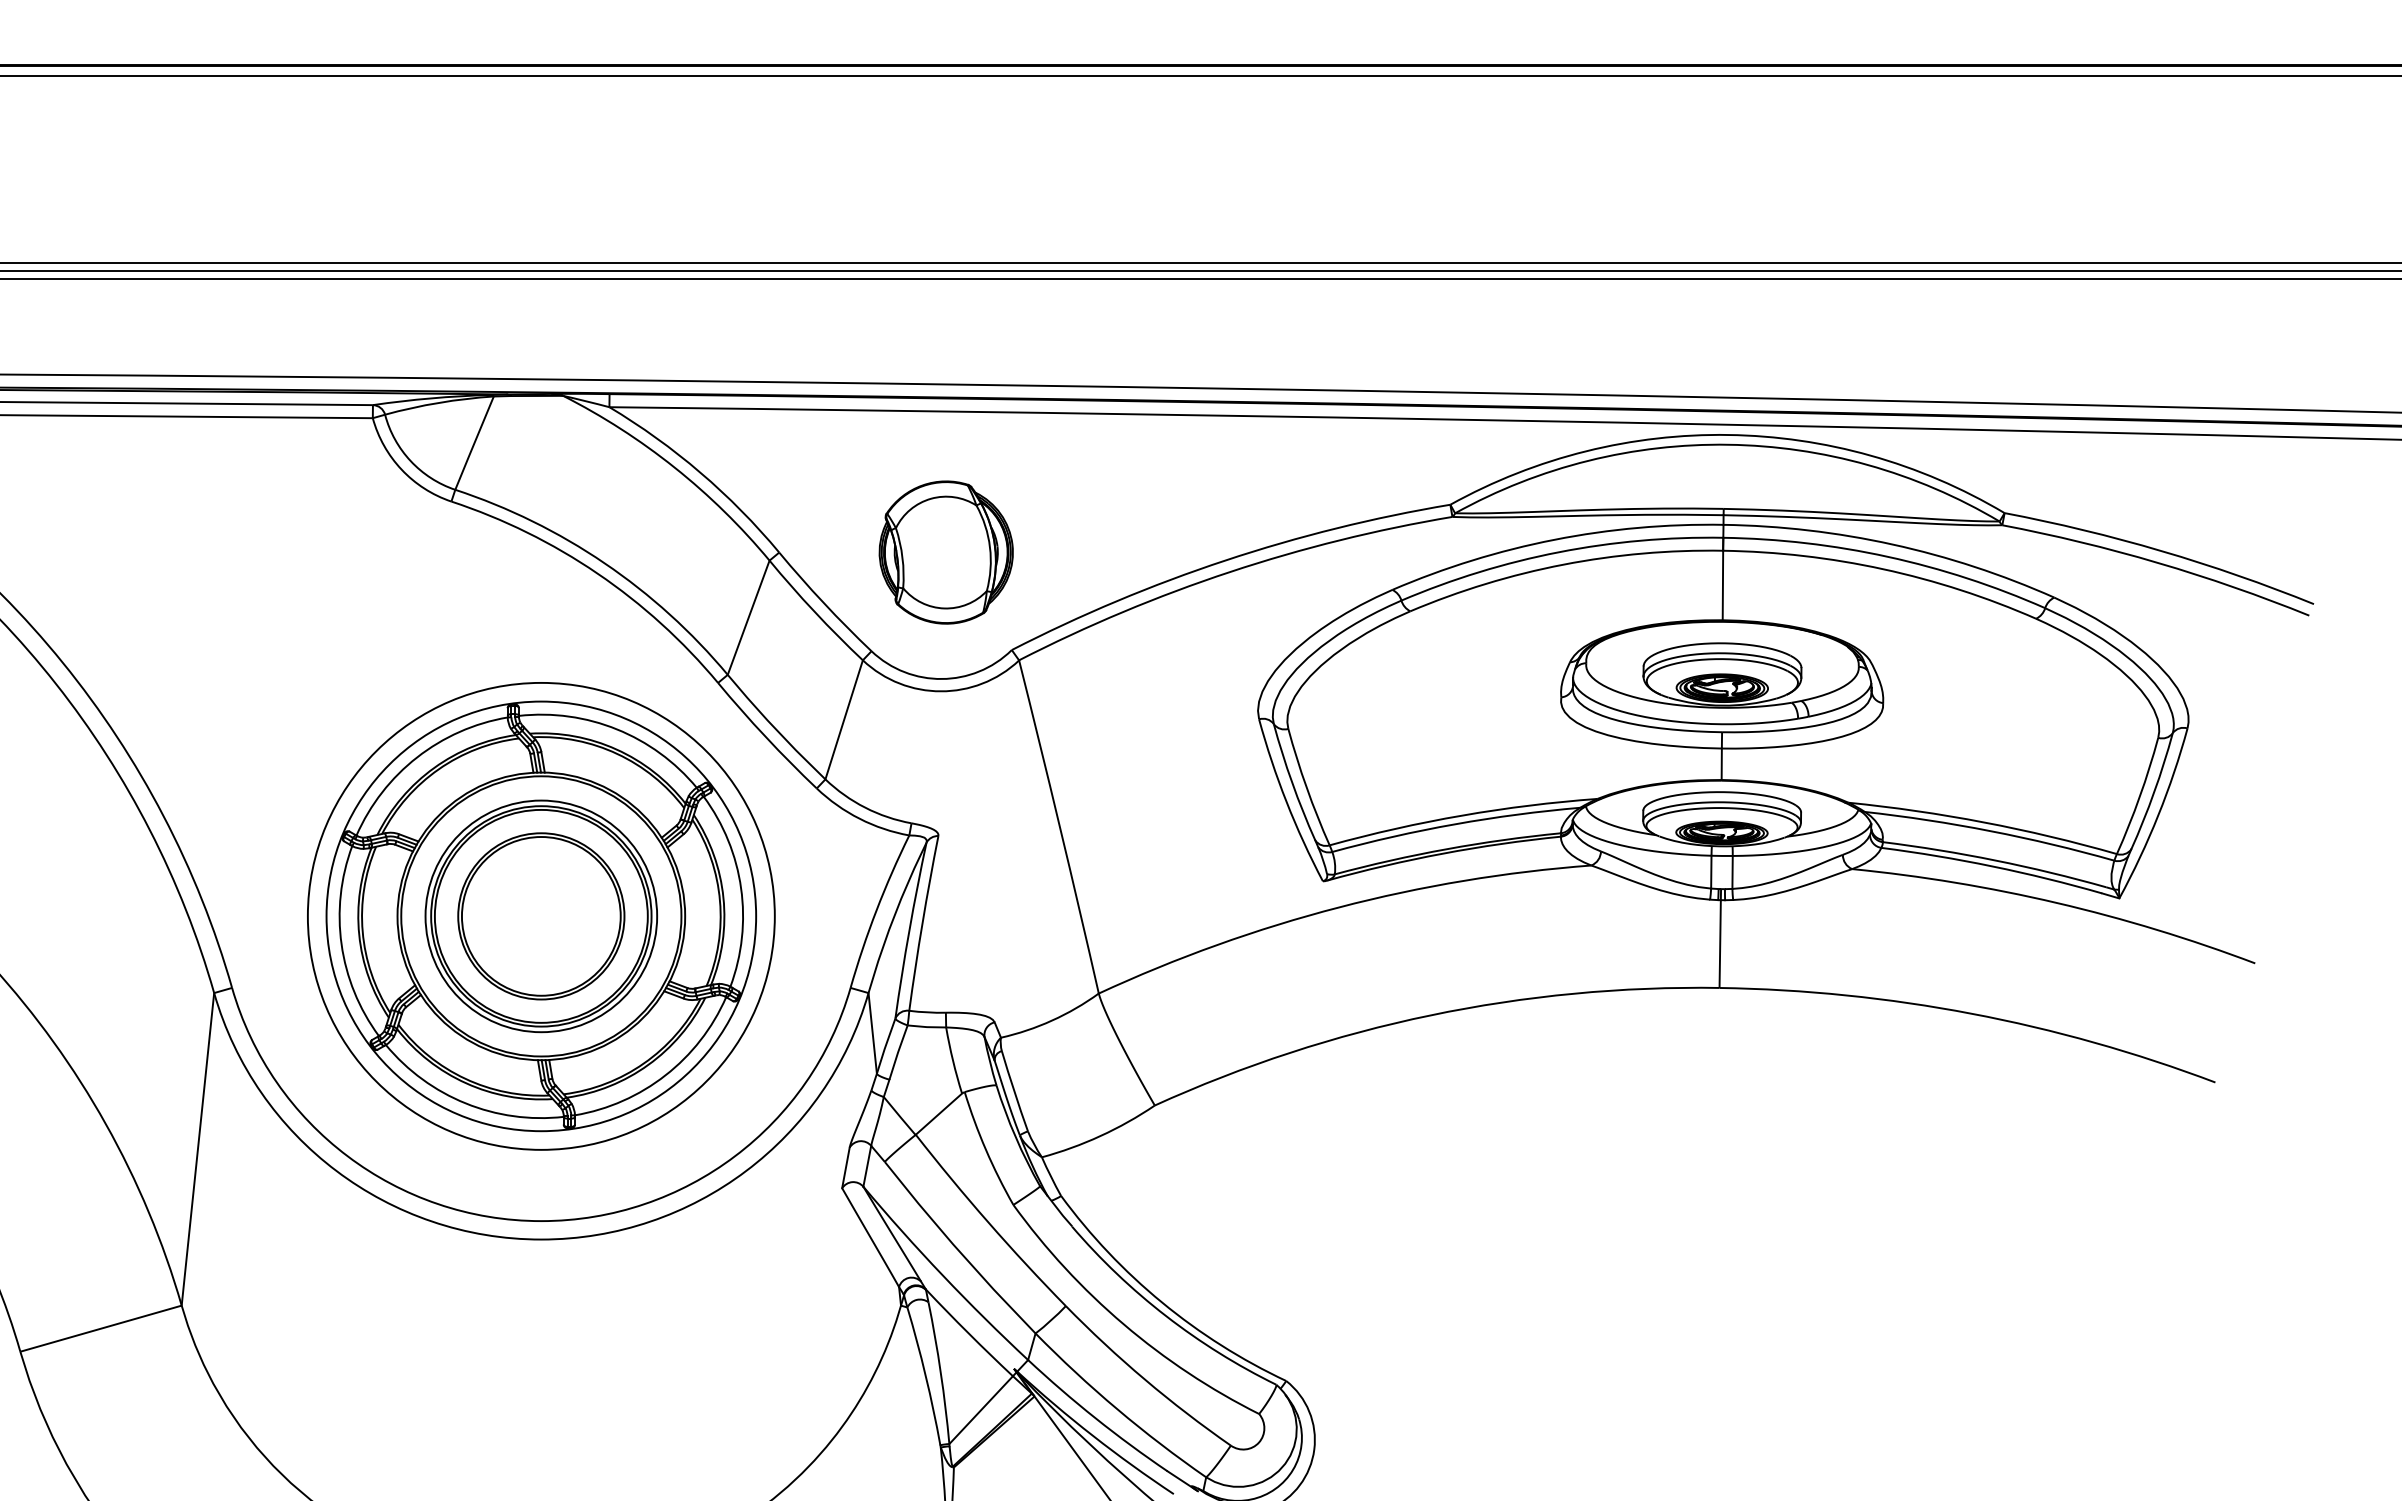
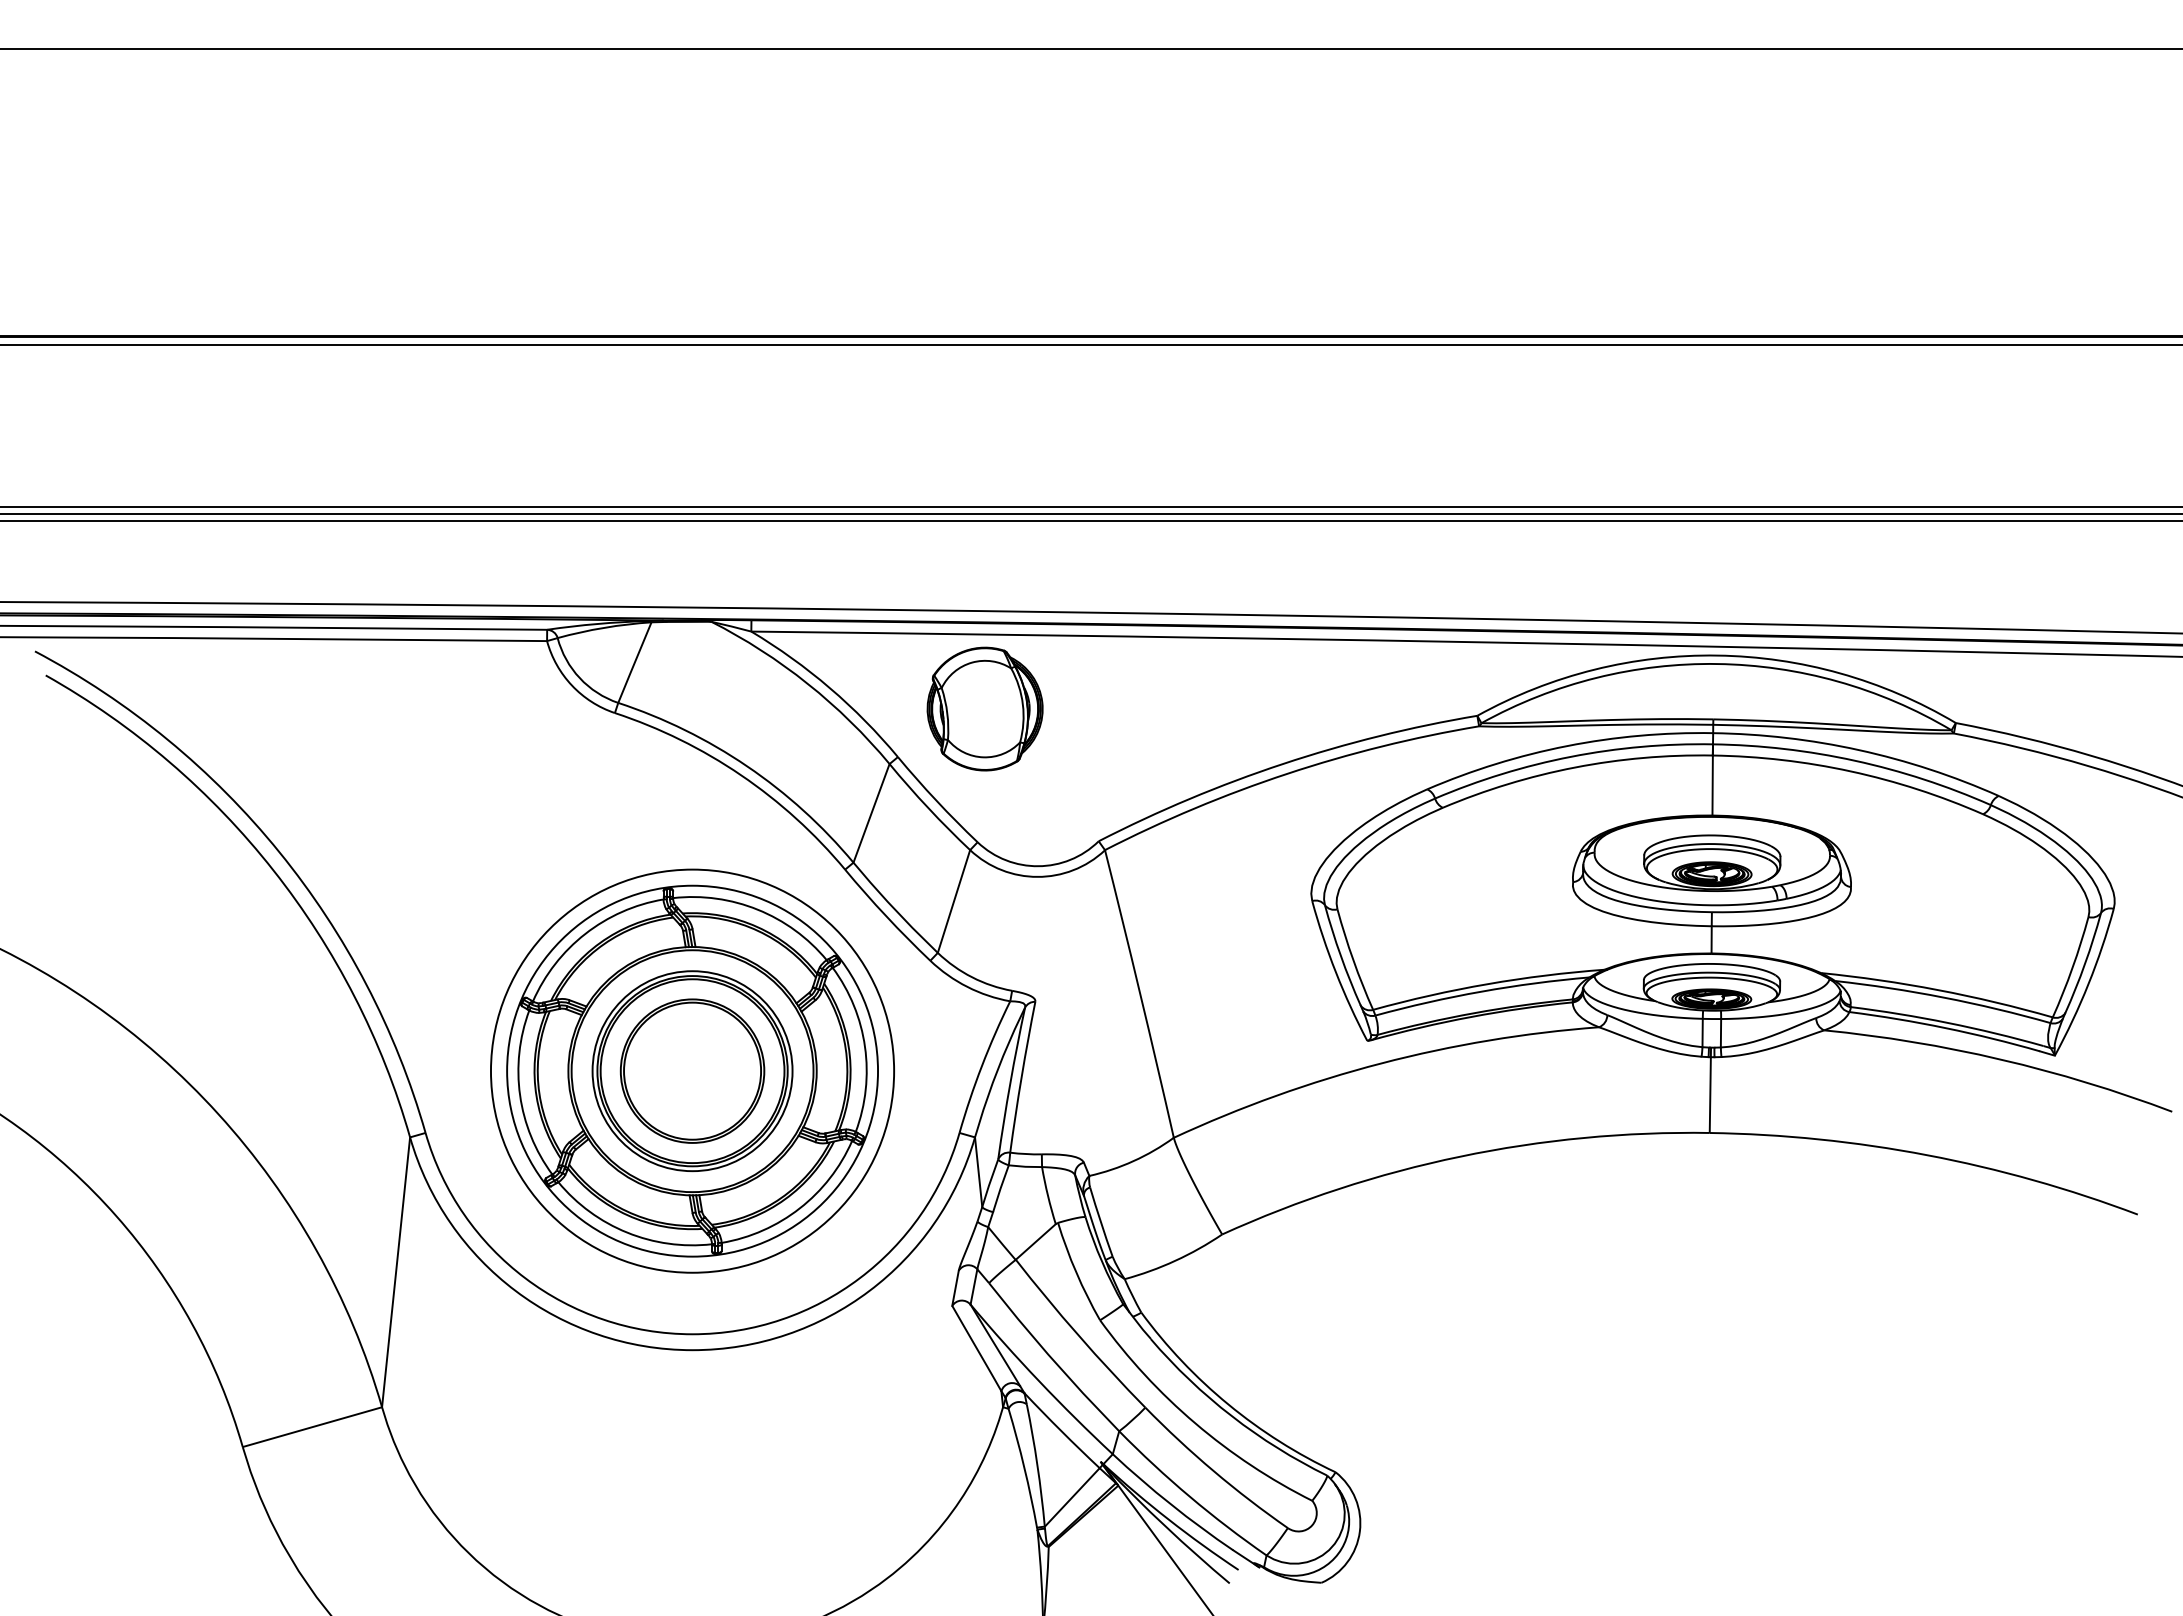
part: (945, 551) -> (984, 708), moved

